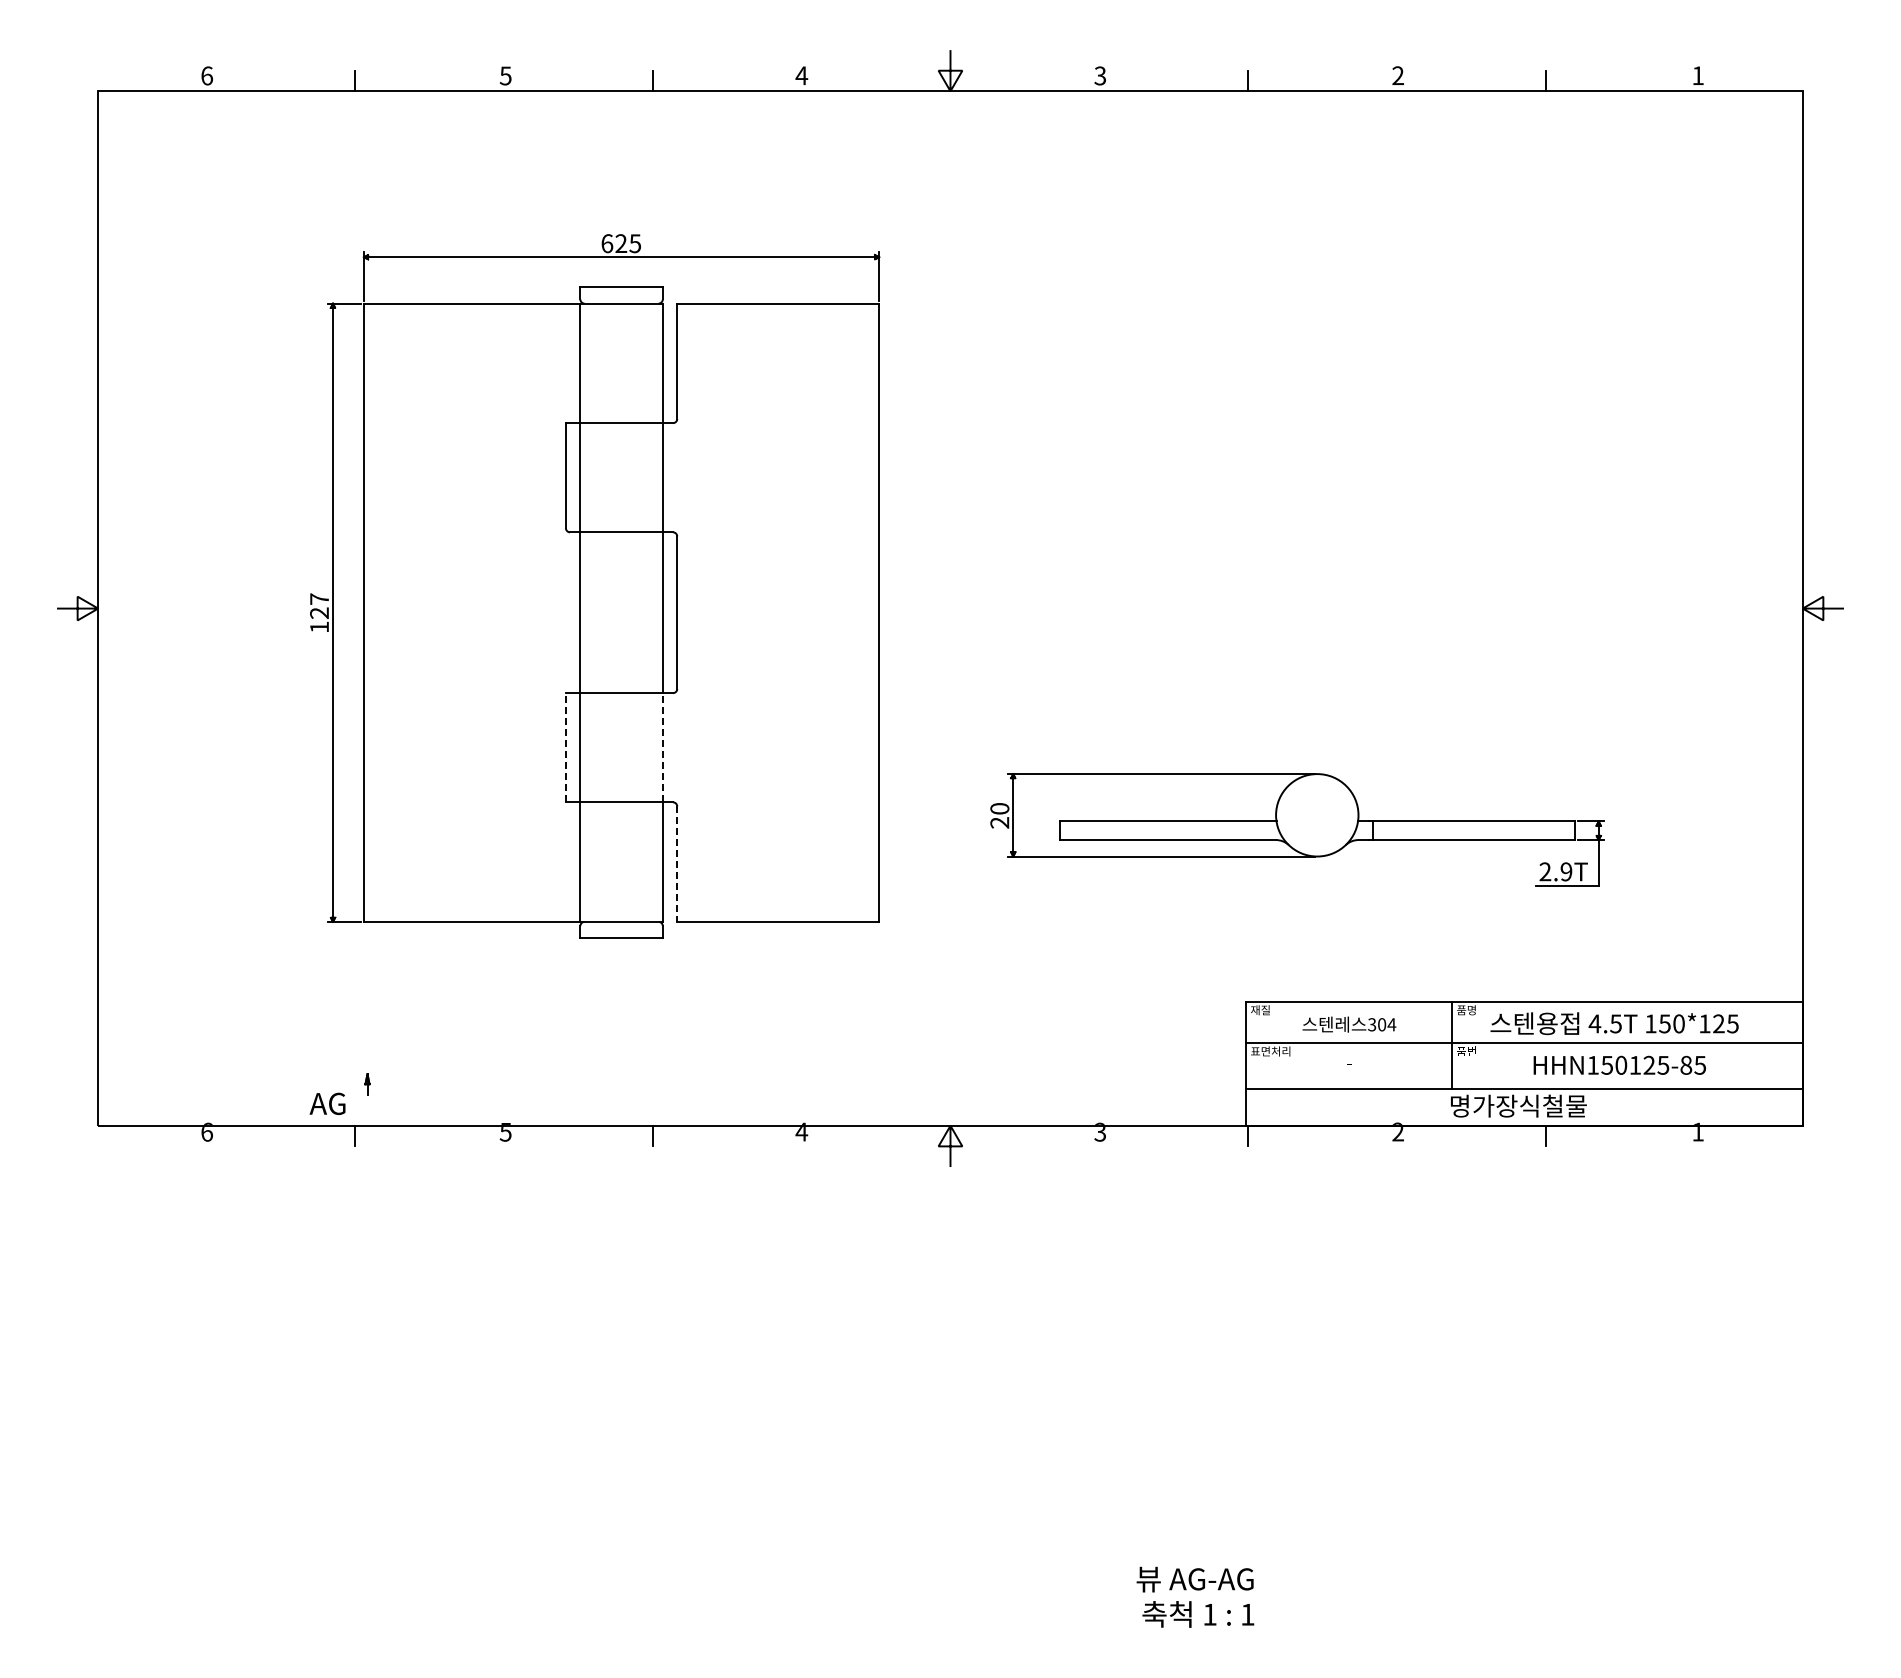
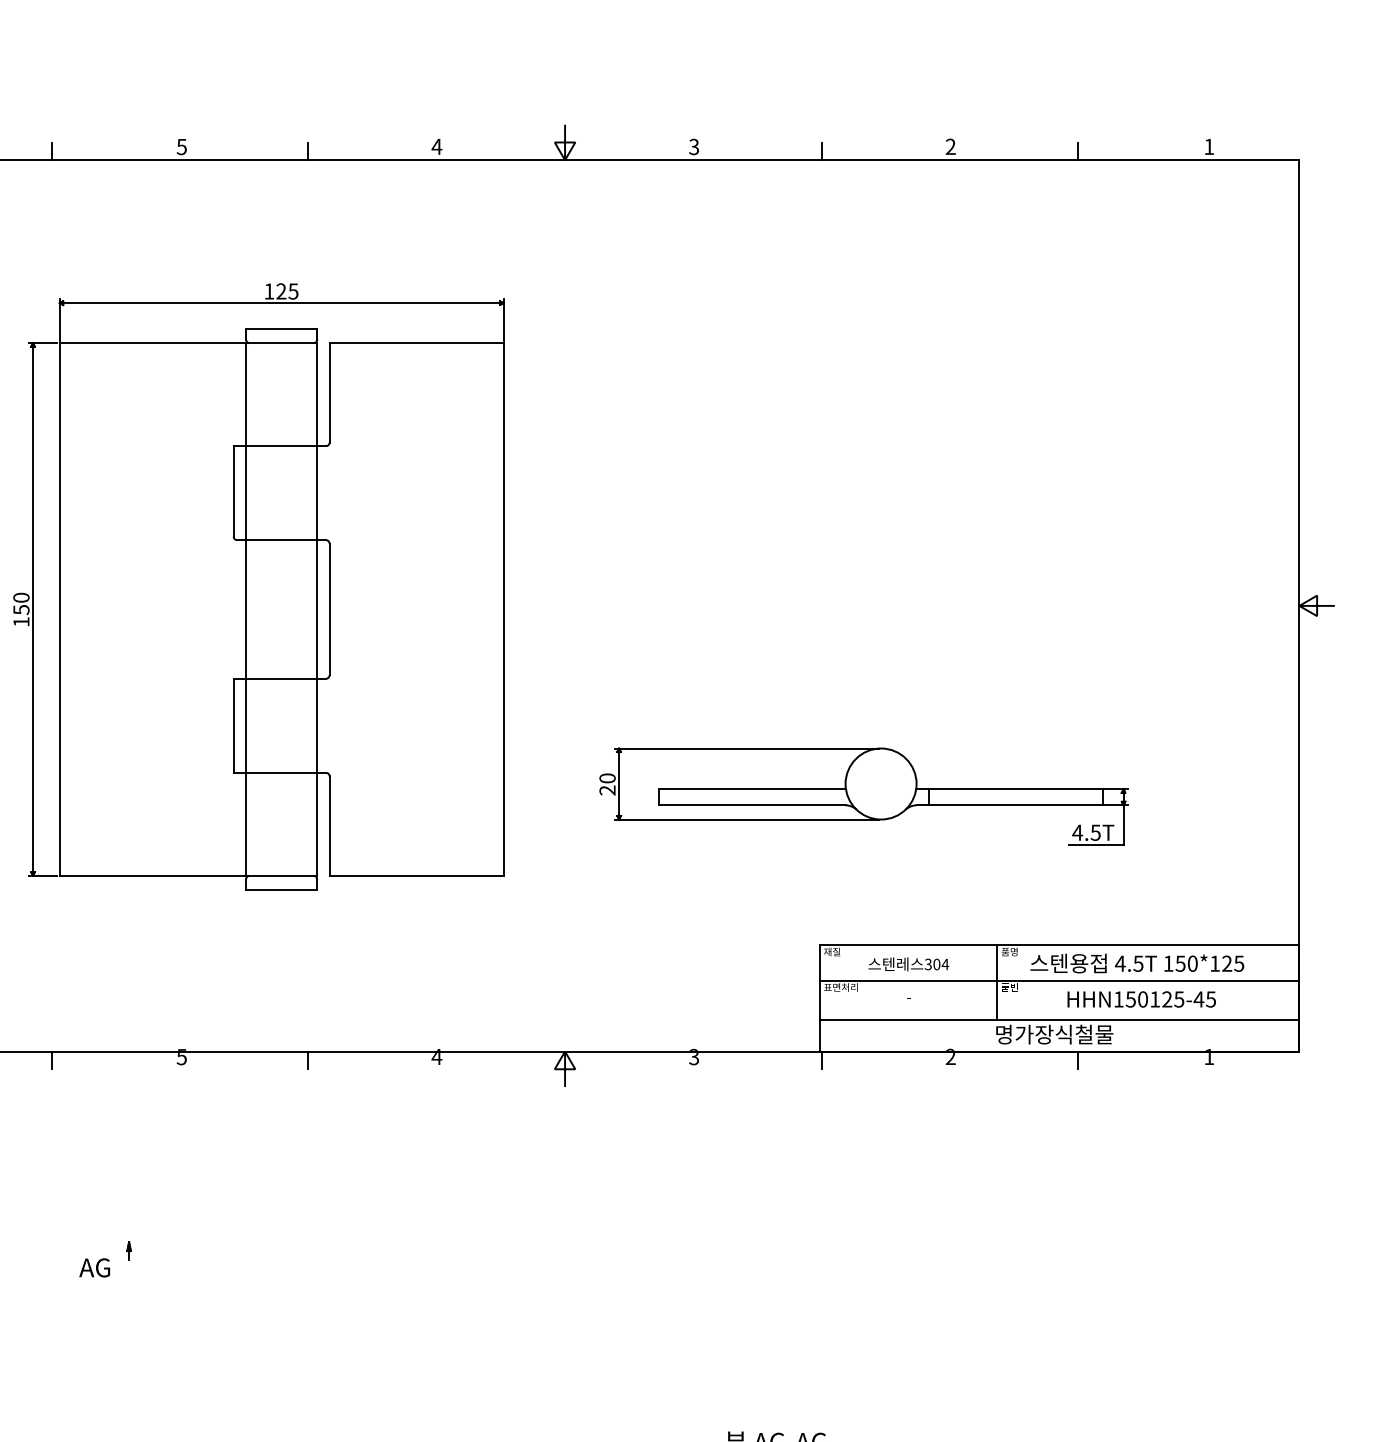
text: (607, 243) -> (269, 291), 625 -> 125
text: (319, 606) -> (21, 604), 127 -> 150
line: (565, 747) -> (233, 725), dashed -> solid
line: (662, 747) -> (316, 725), dashed -> solid
line: (677, 864) -> (329, 826), dashed -> solid
text: (1555, 871) -> (1086, 832), 2.9T -> 4.5T
text: (1685, 1064) -> (1198, 998), HHN150125-85 -> HHN150125-45
part: (339, 1093) -> (104, 1258), moved

